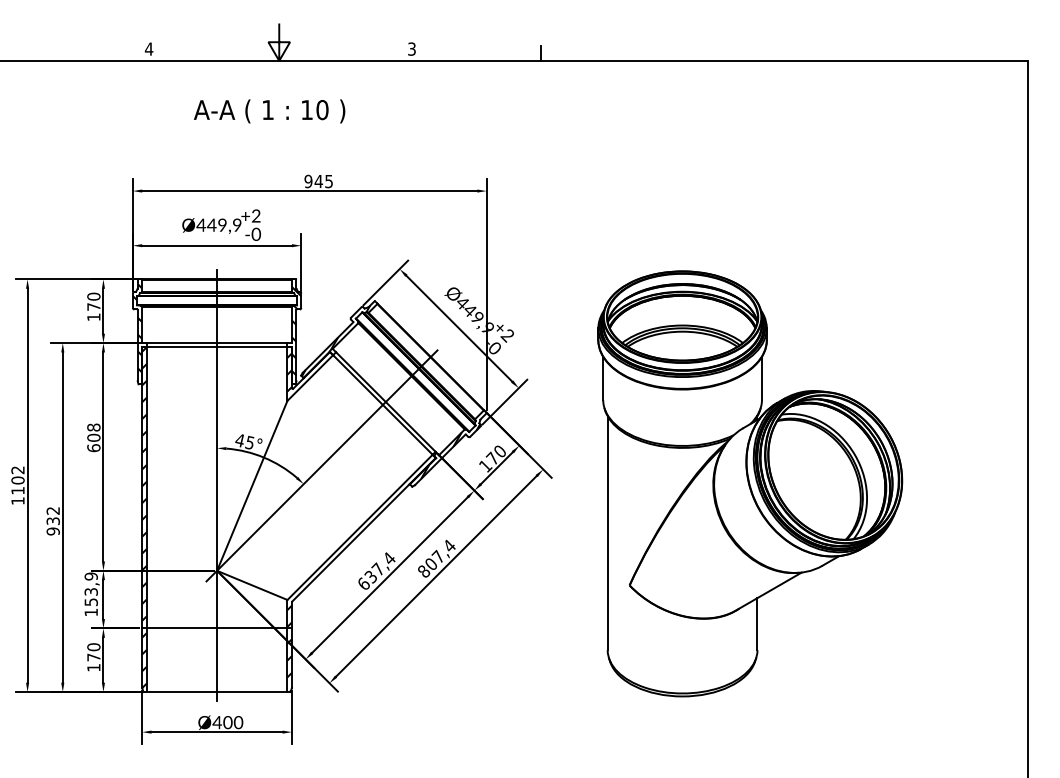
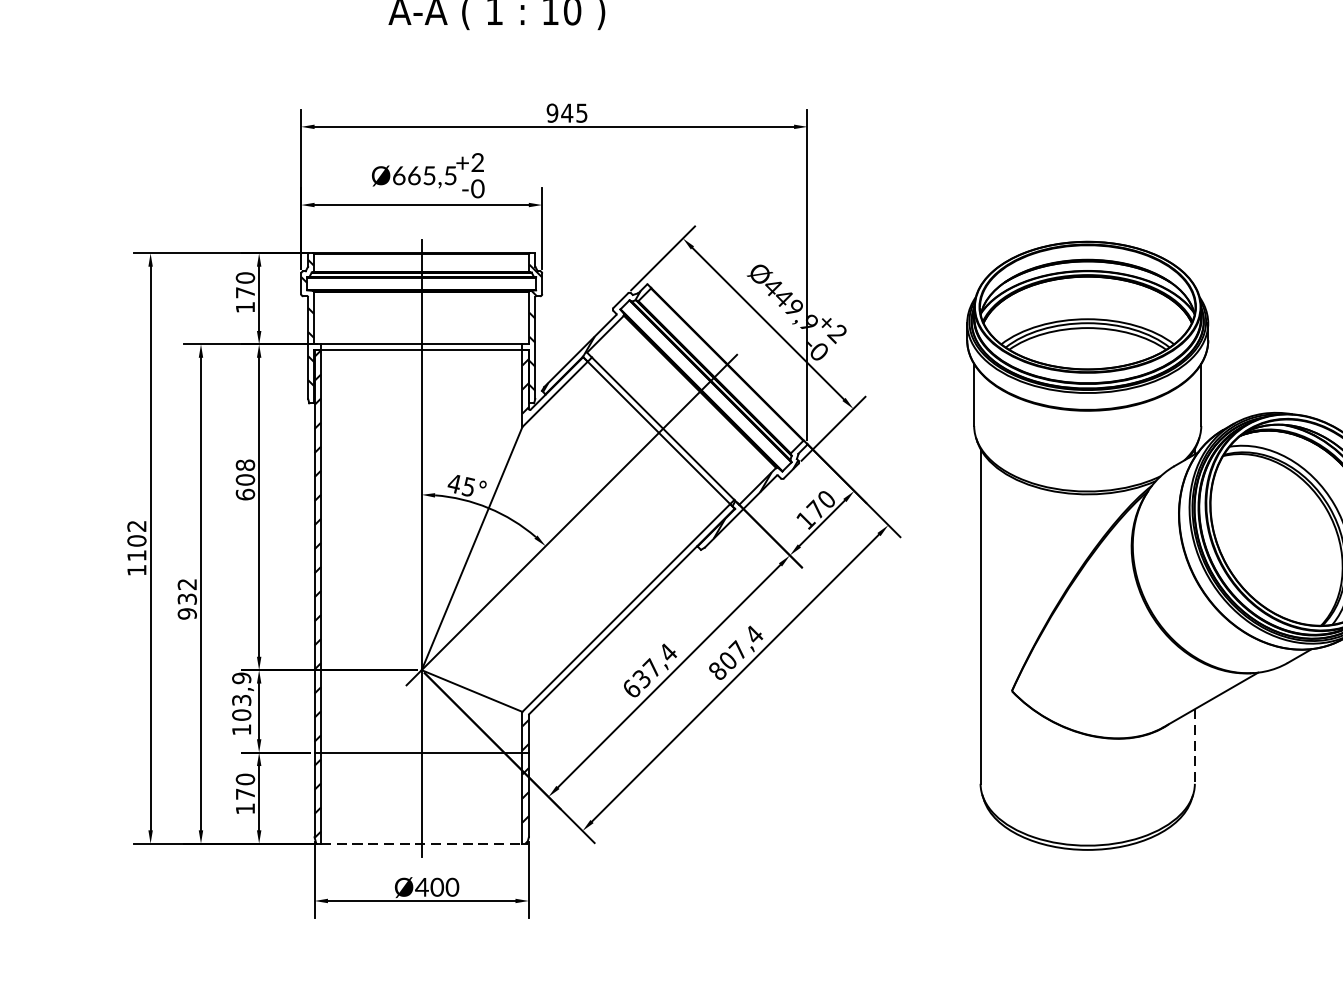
text: (218, 224) -> (423, 174), Ø449,9 -> Ø665,5
text: (90, 602) -> (240, 715), 153,9 -> 103,9
line: (757, 624) -> (1194, 746), solid -> dashed
line: (217, 692) -> (422, 844), solid -> dashed

